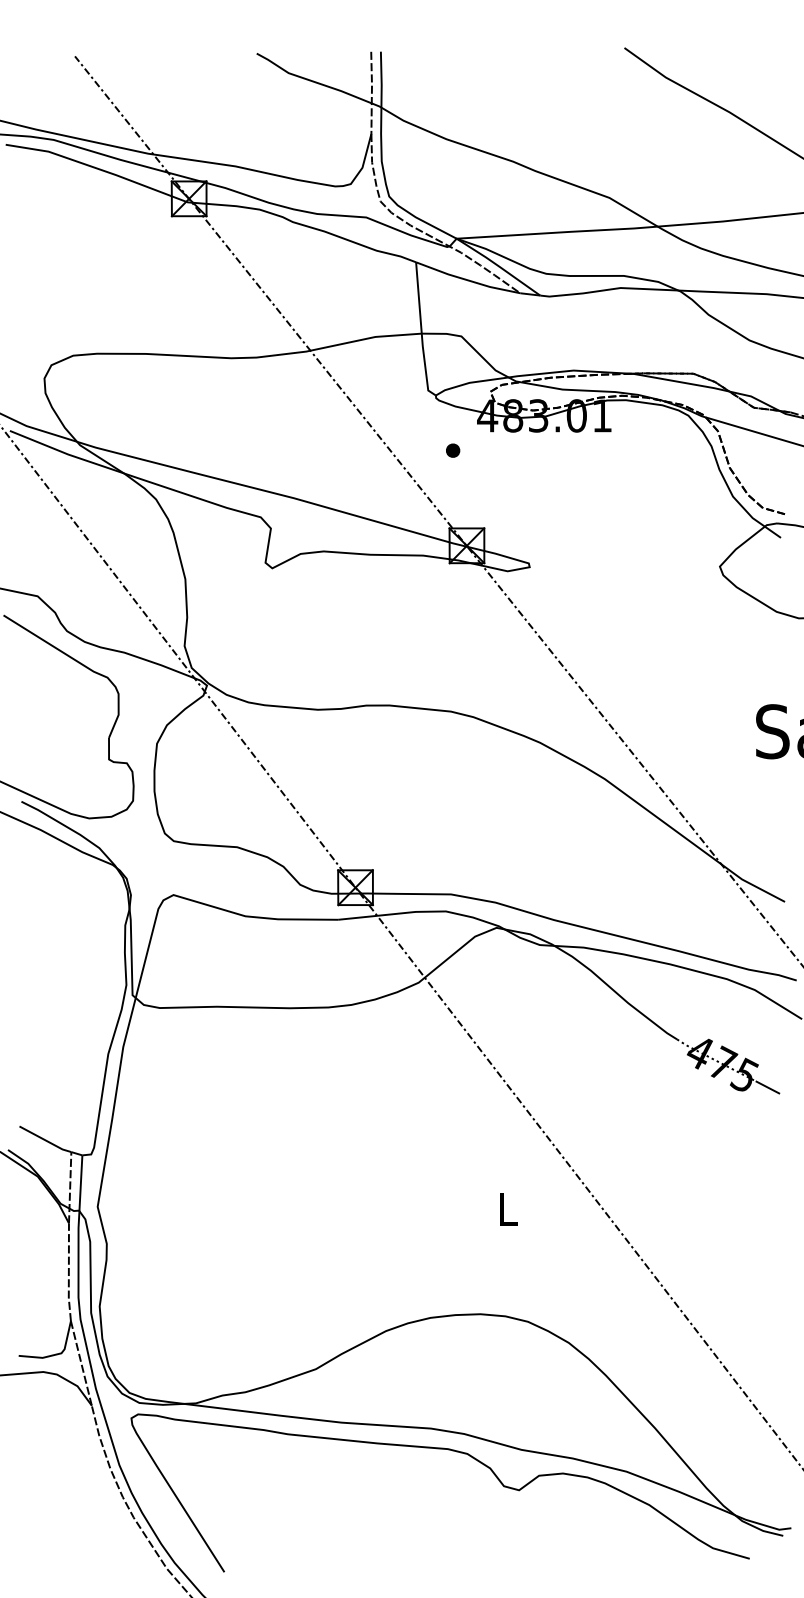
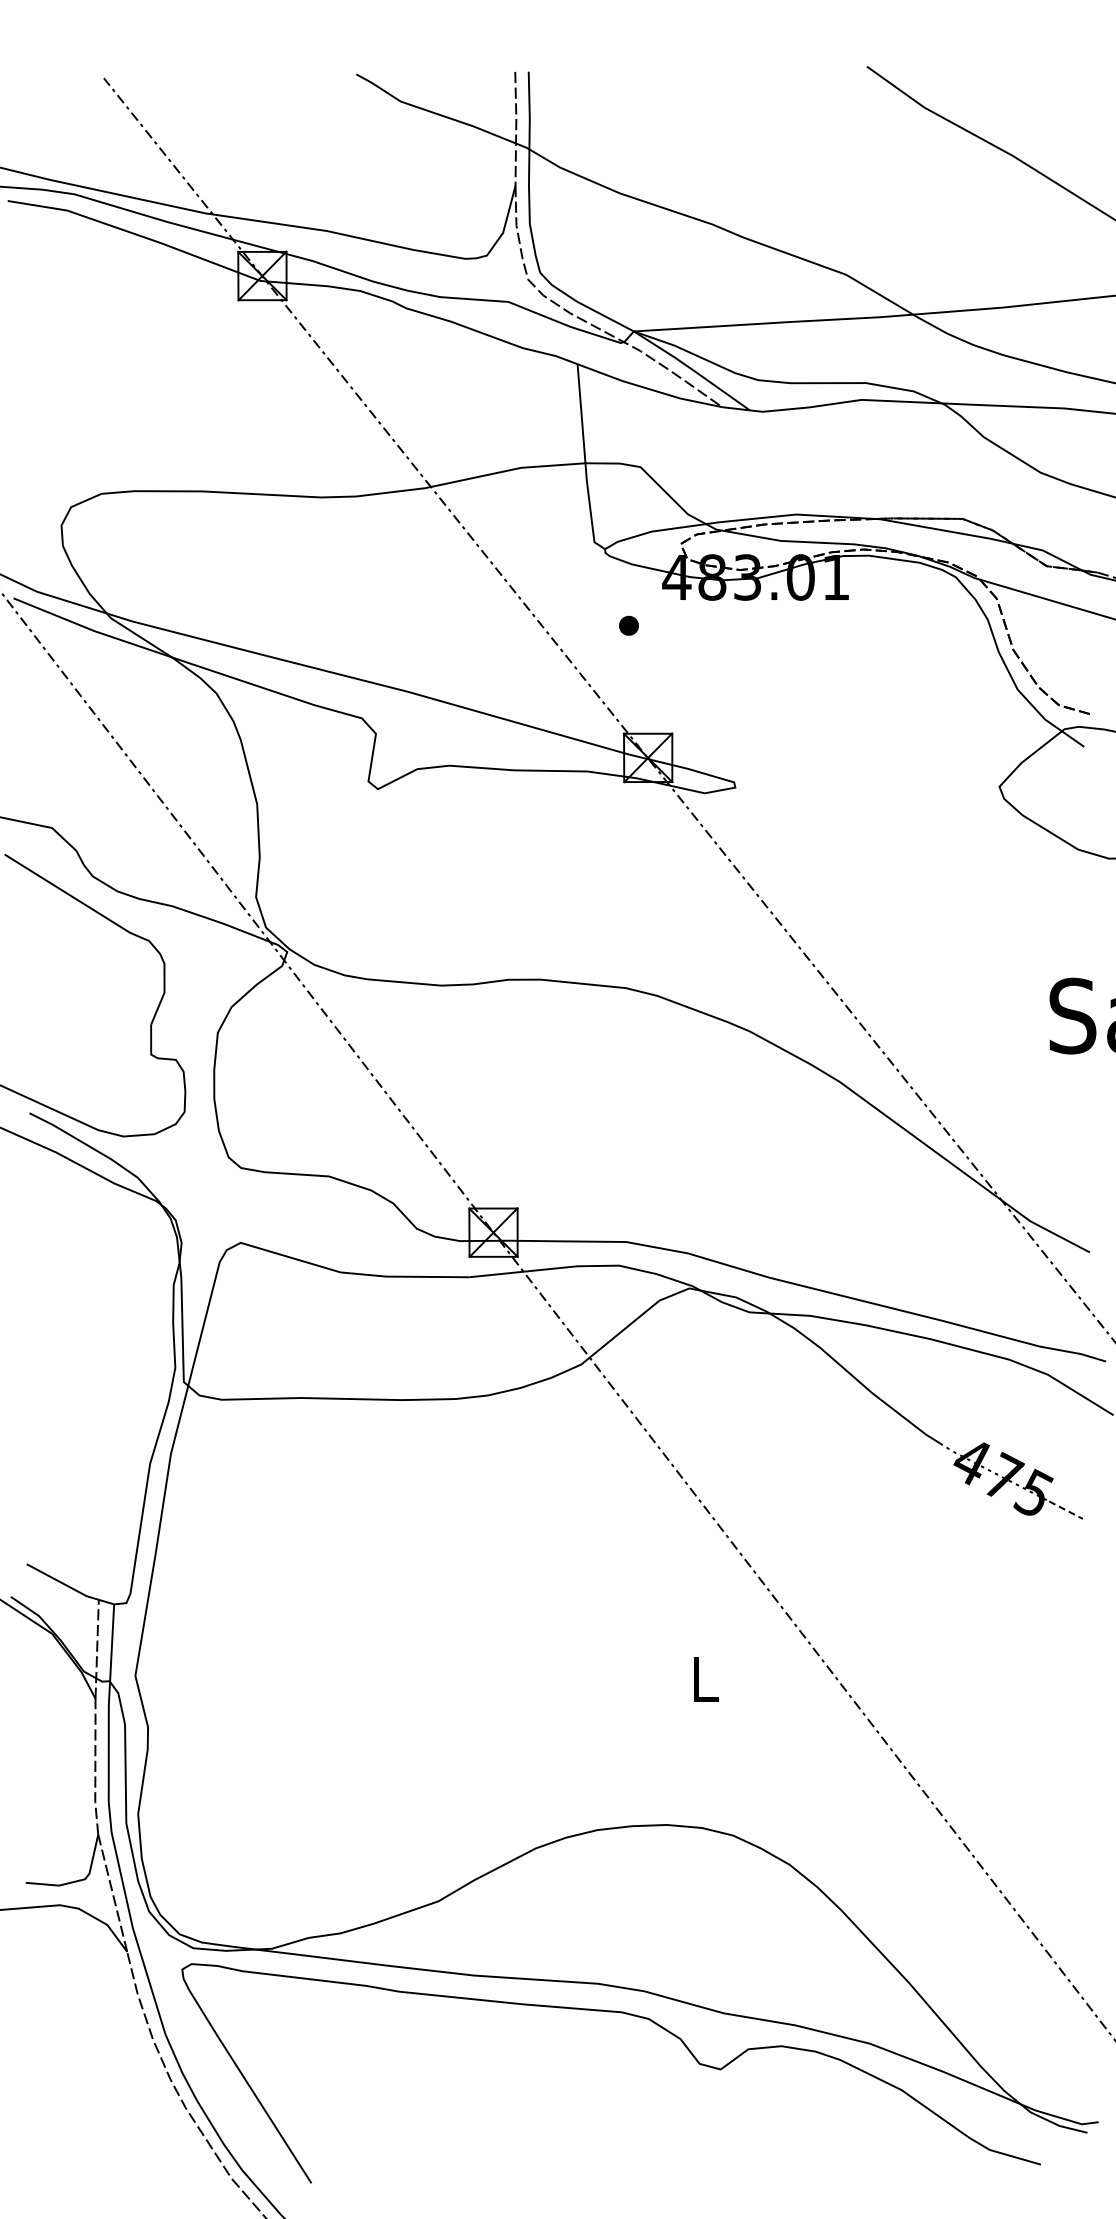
line: (768, 1087) -> (1066, 1510), solid -> dashed

